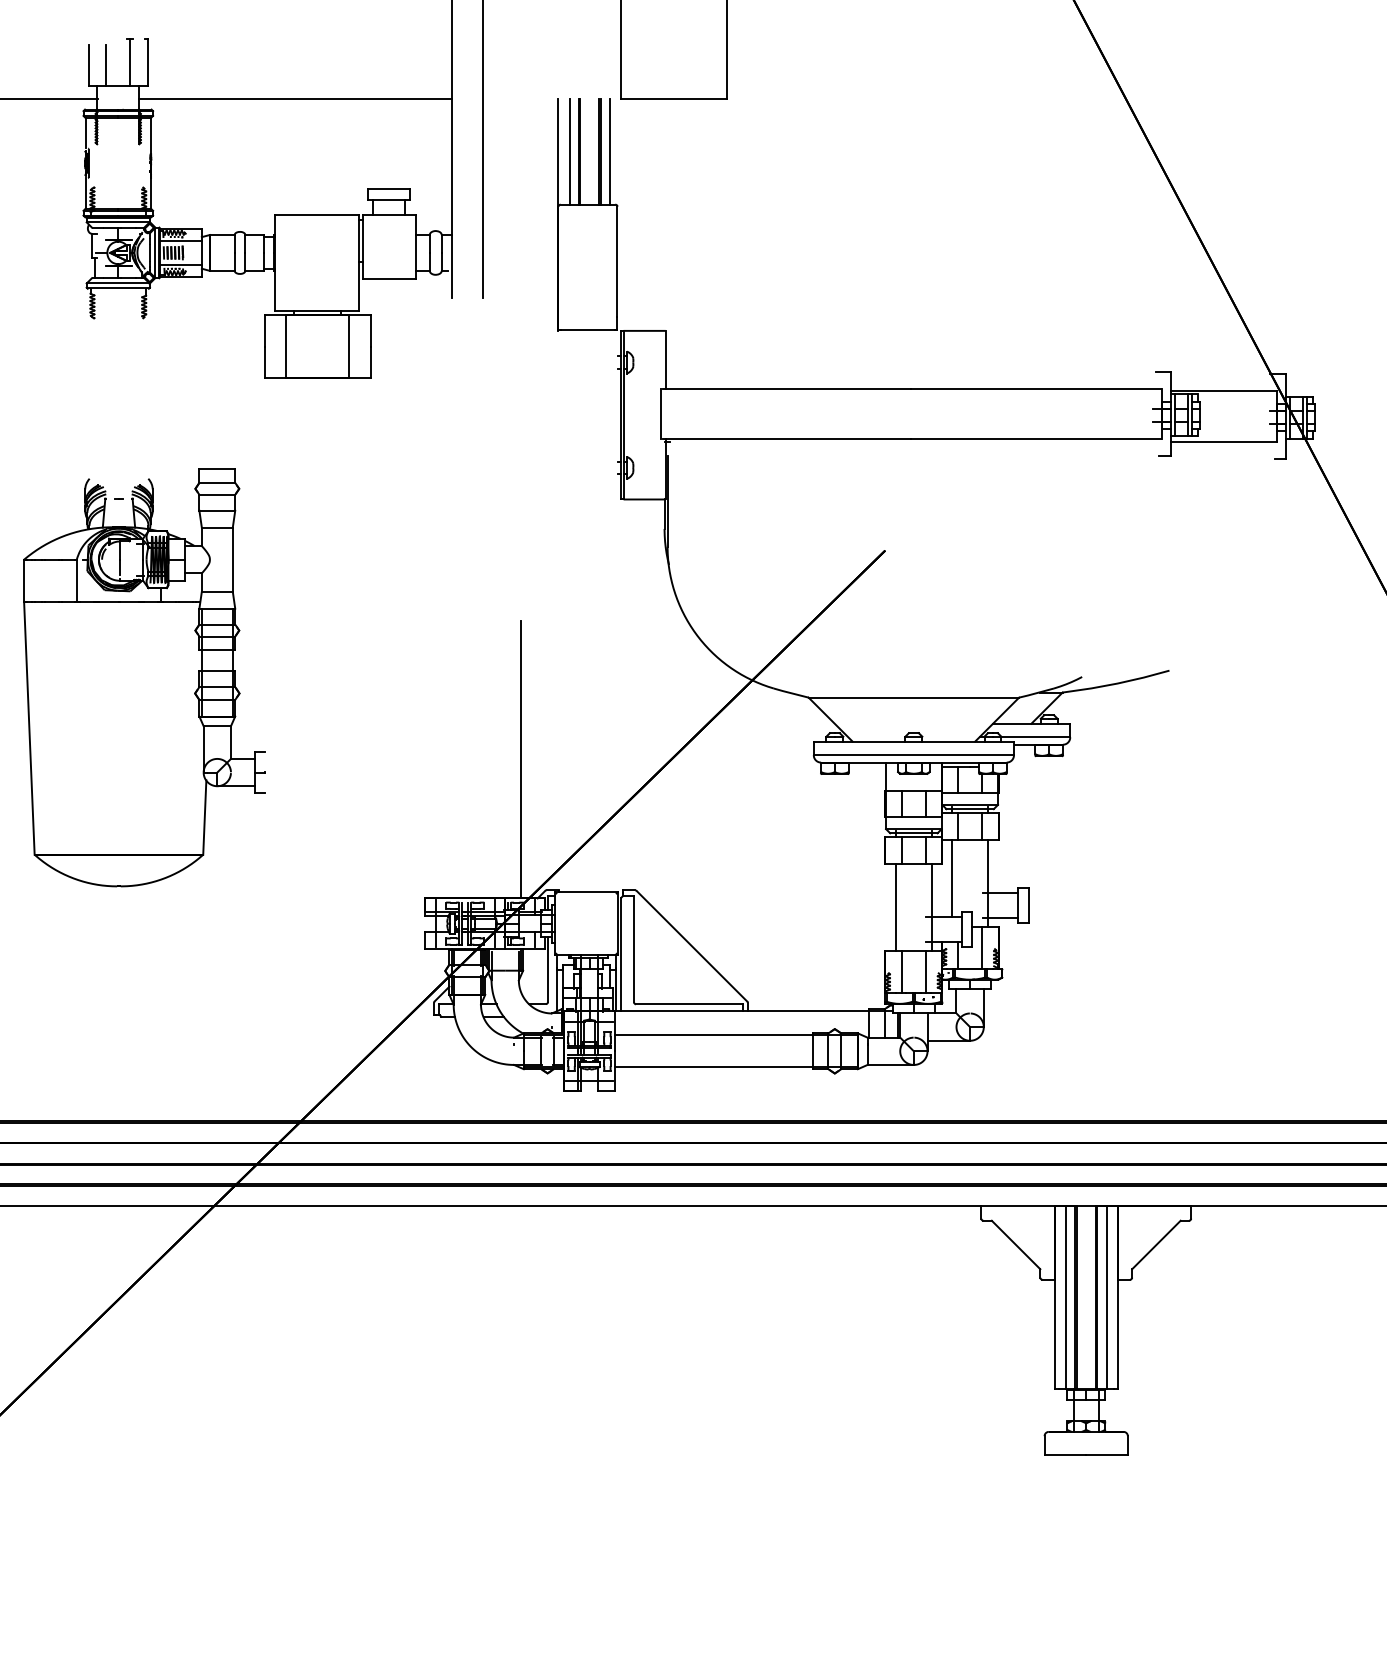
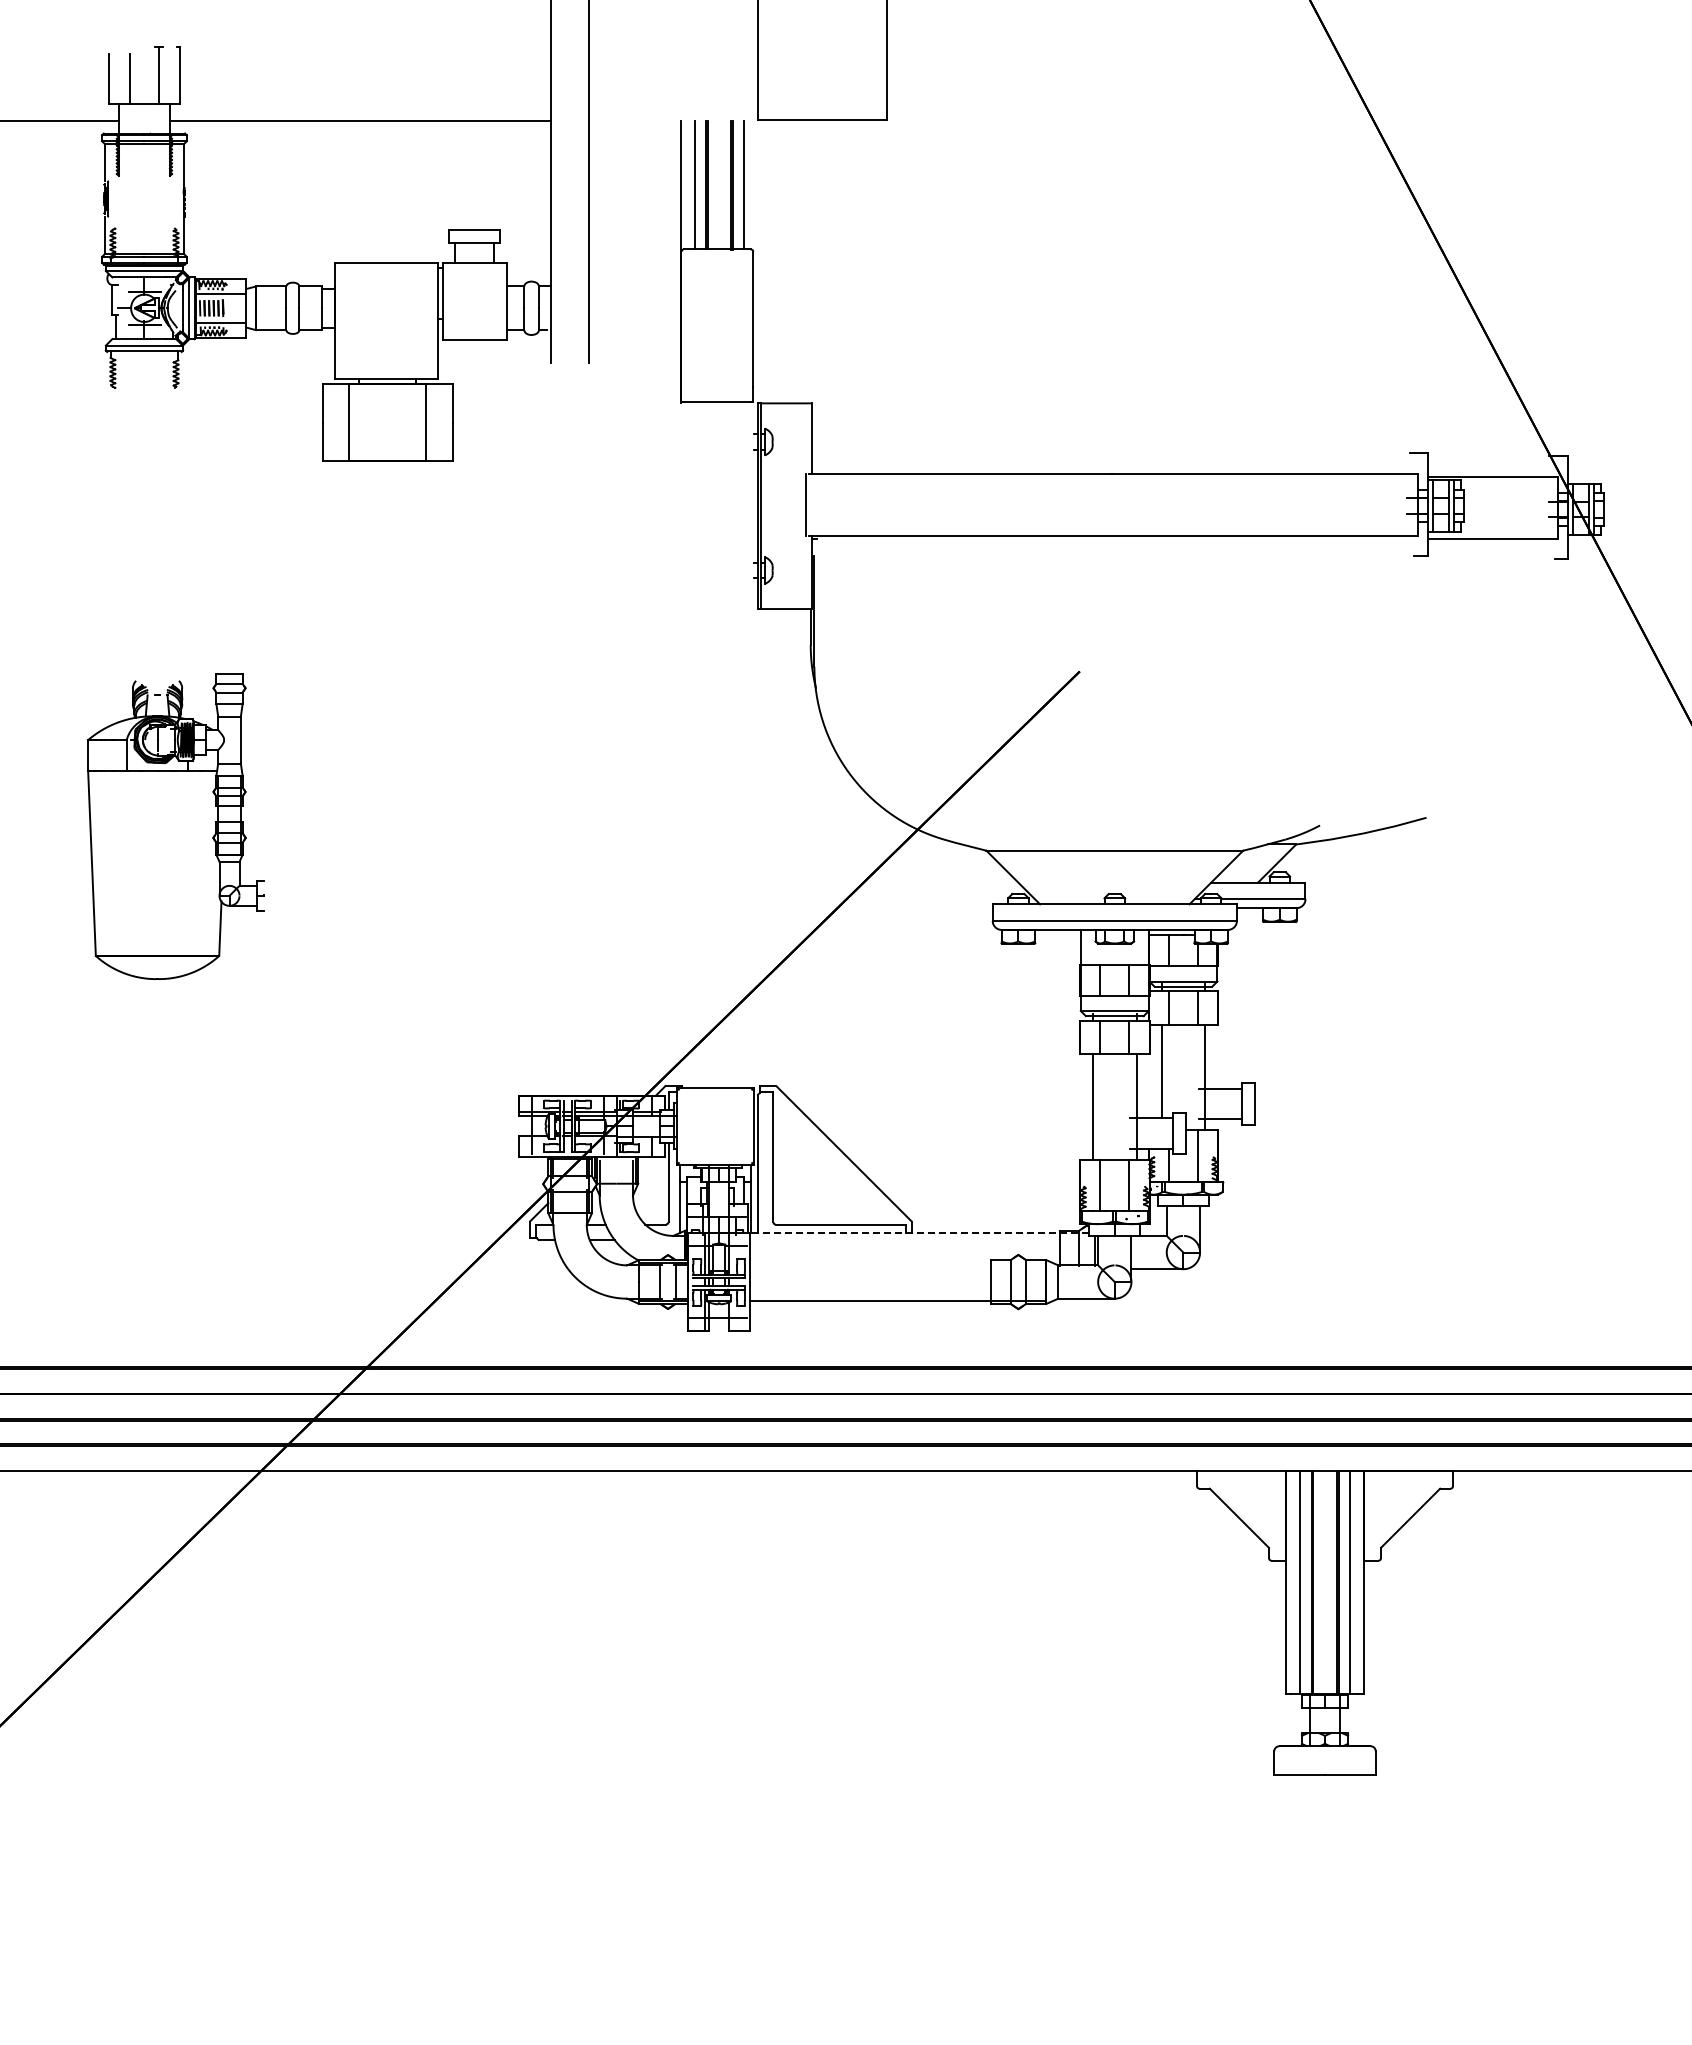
part: (143, 677) -> (175, 826), size x0.6
line: (520, 759) -> (635, 926), removed
line: (753, 1011) -> (919, 1233), solid -> dashed
line: (736, 1035) -> (898, 1262), removed

